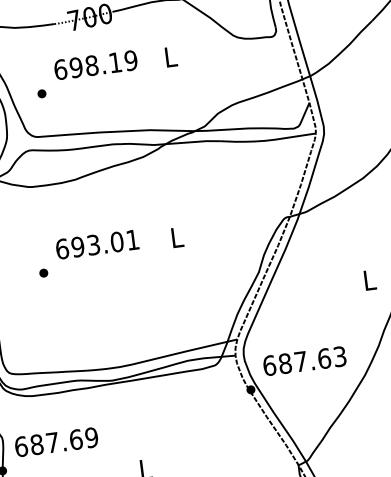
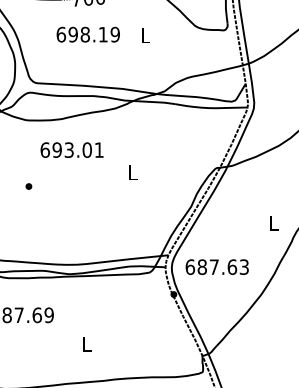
part: (41, 93) -> (44, 50), removed
text: (96, 243) -> (71, 149), moved
text: (303, 360) -> (216, 266), moved

